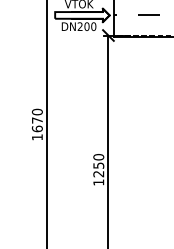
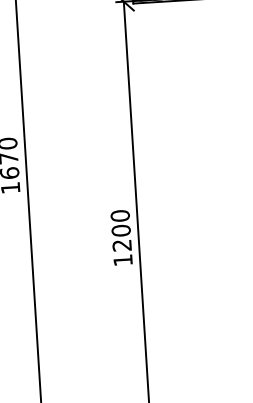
text: (98, 165) -> (120, 230), 1250 -> 1200

